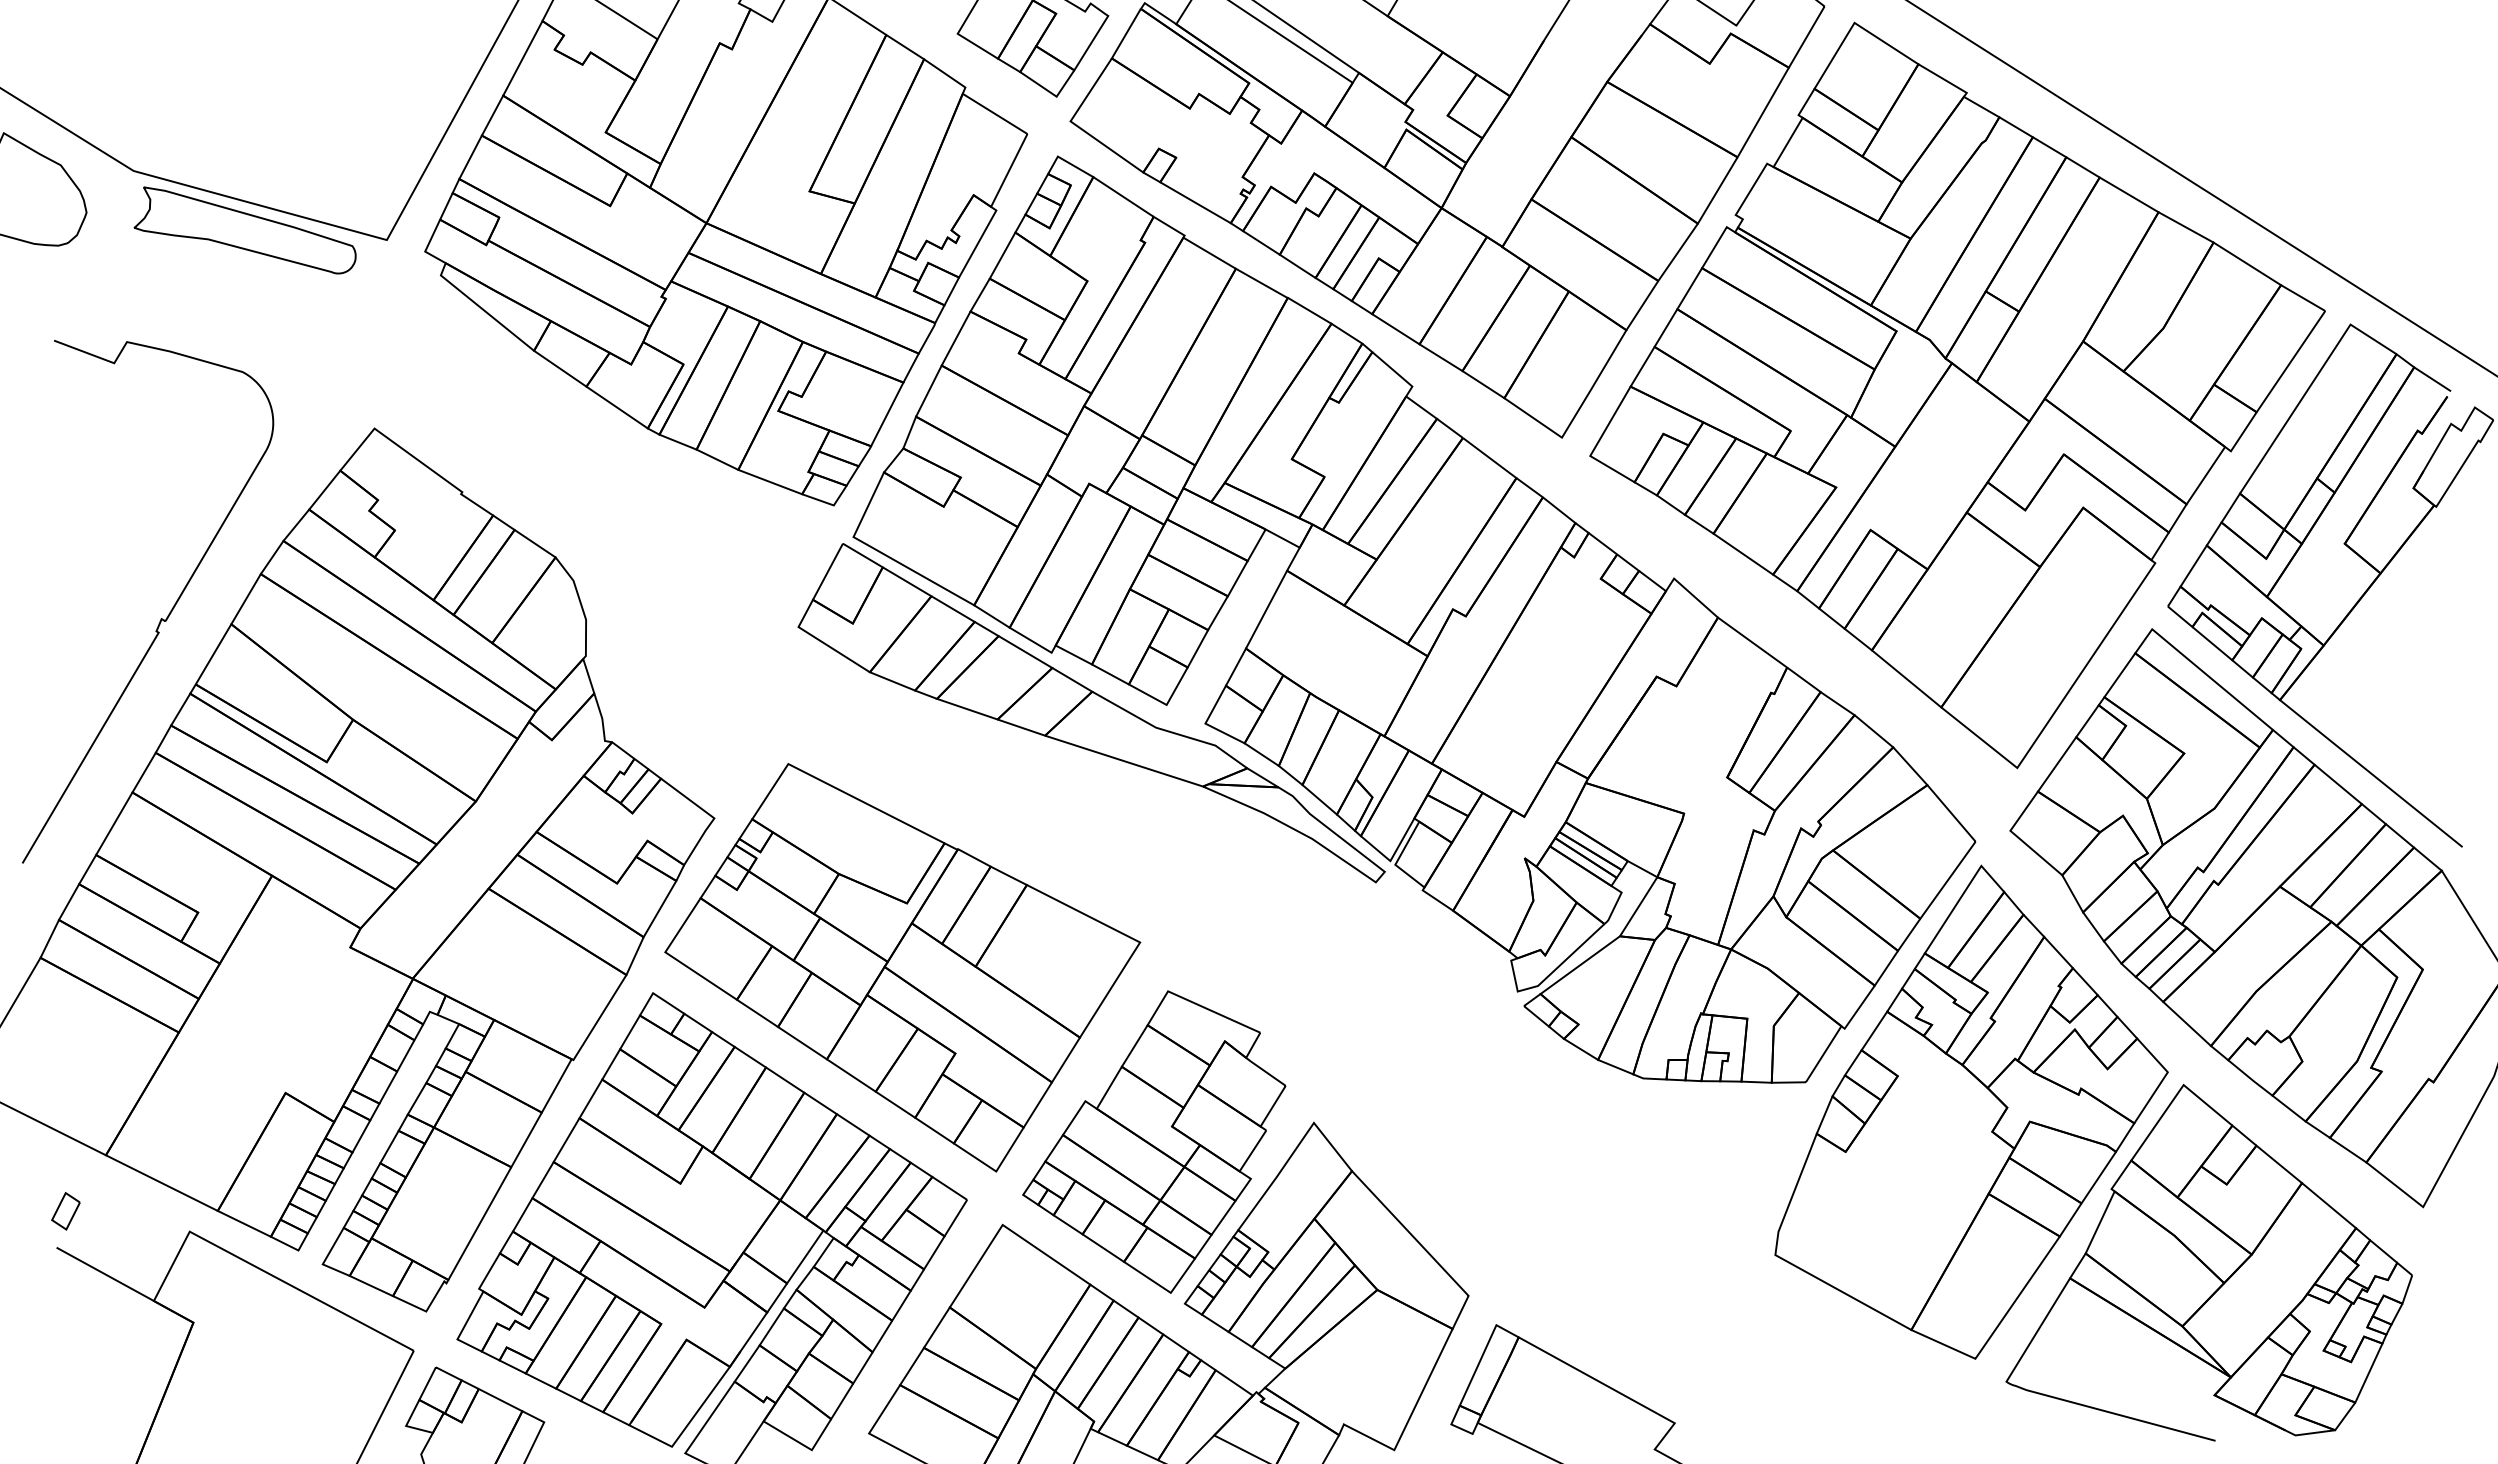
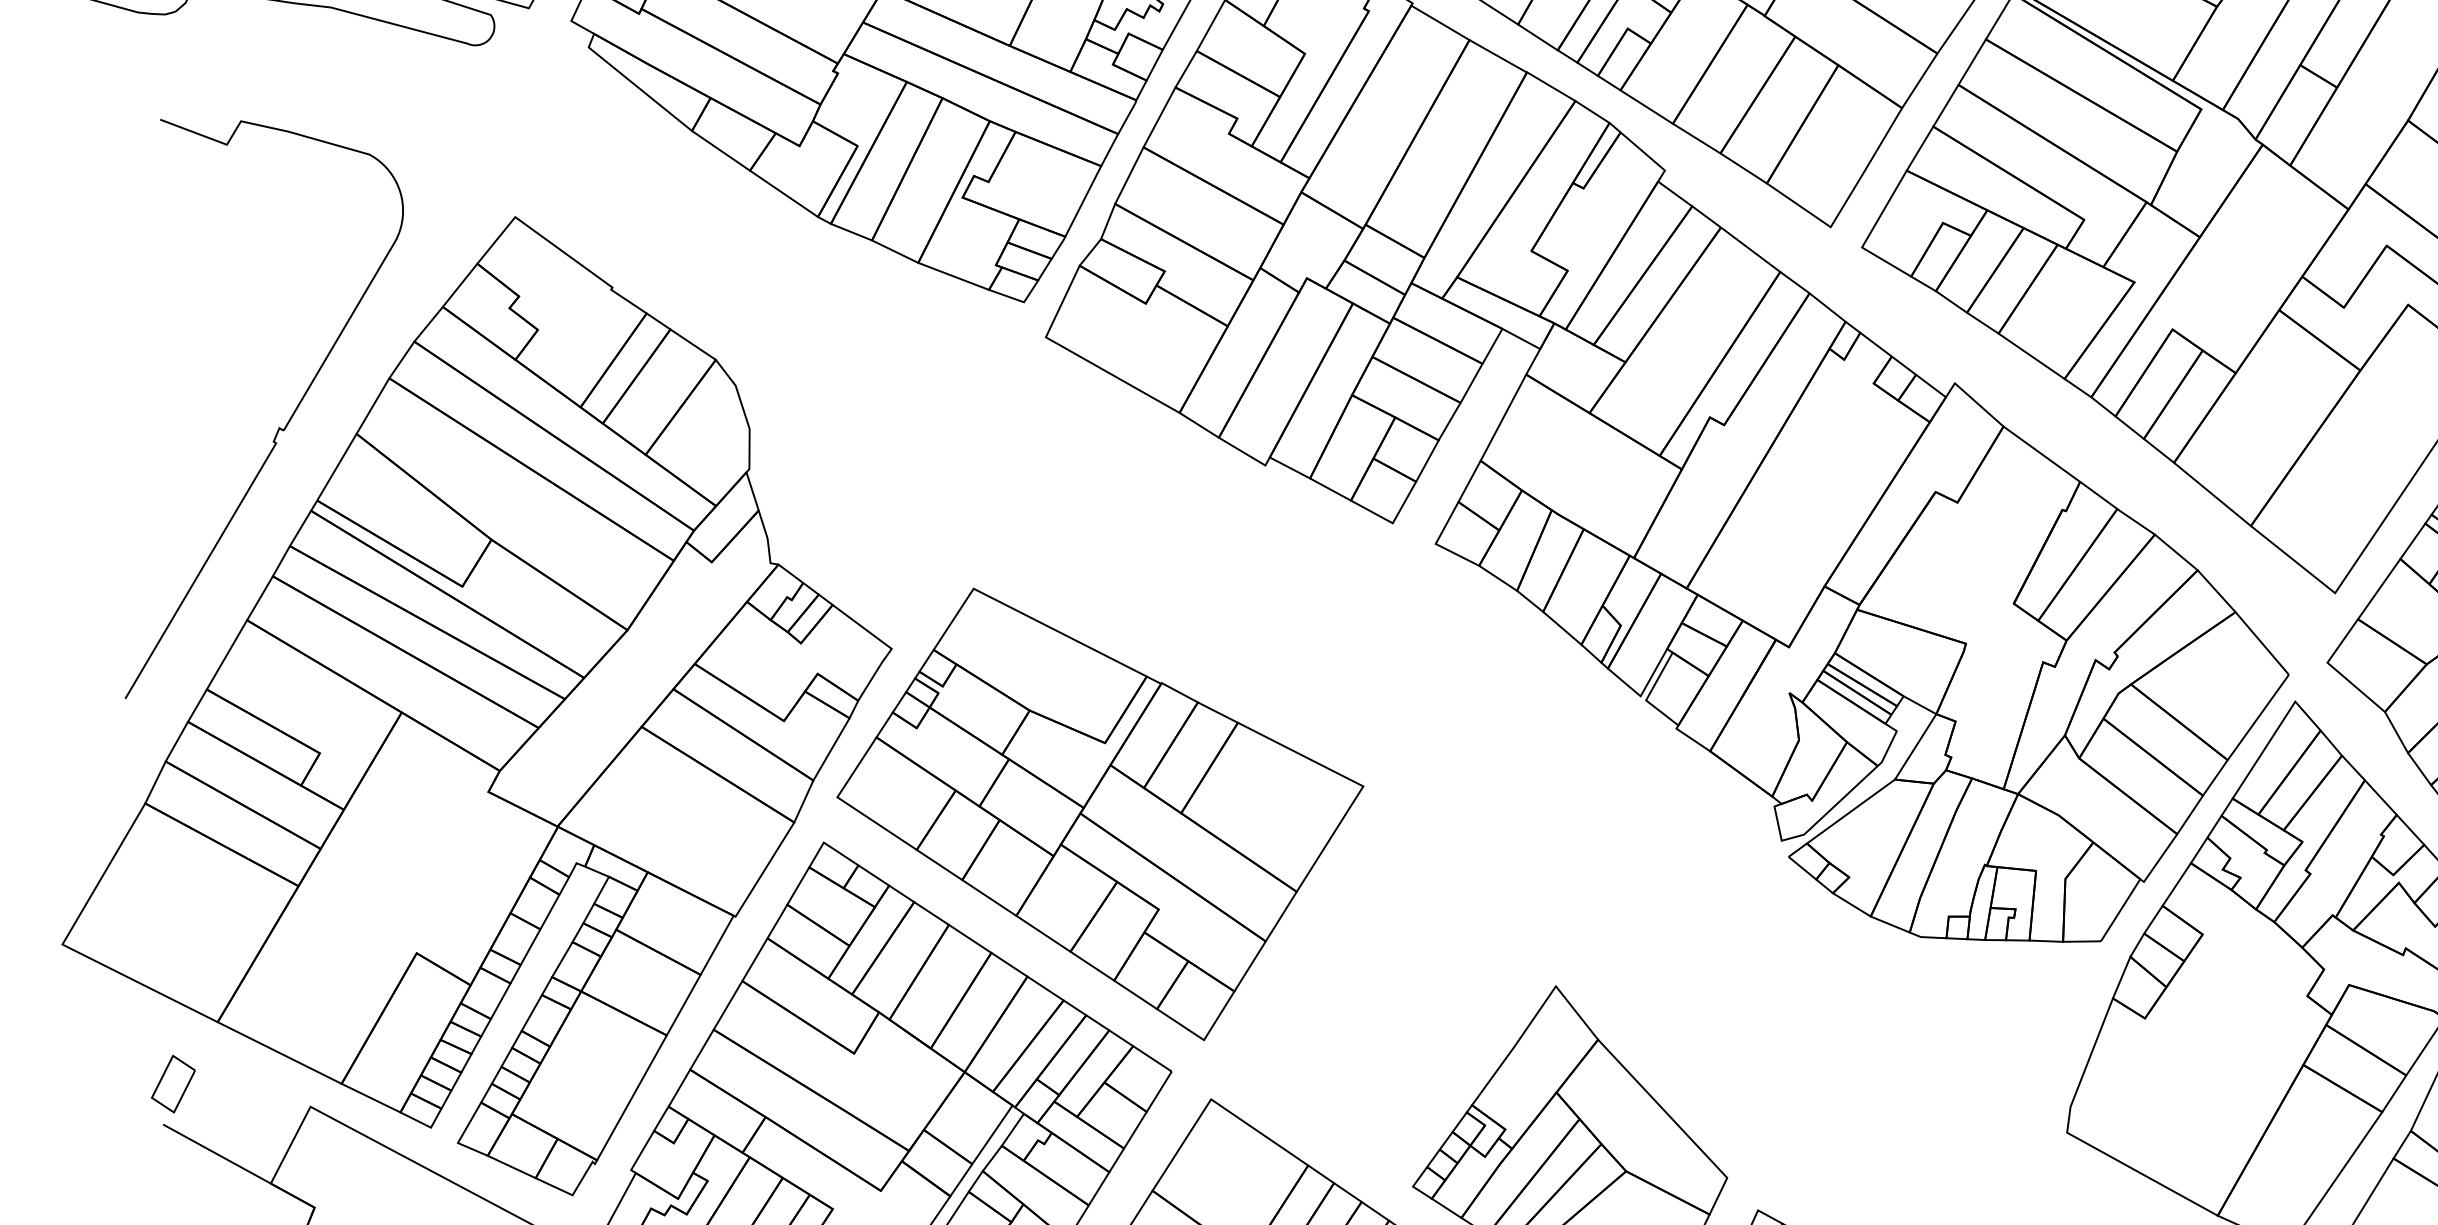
part: (1091, 713) -> (1309, 532), removed
part: (1154, 1141) -> (1379, 1006), removed
part: (65, 1211) -> (172, 1084), size x1.4

